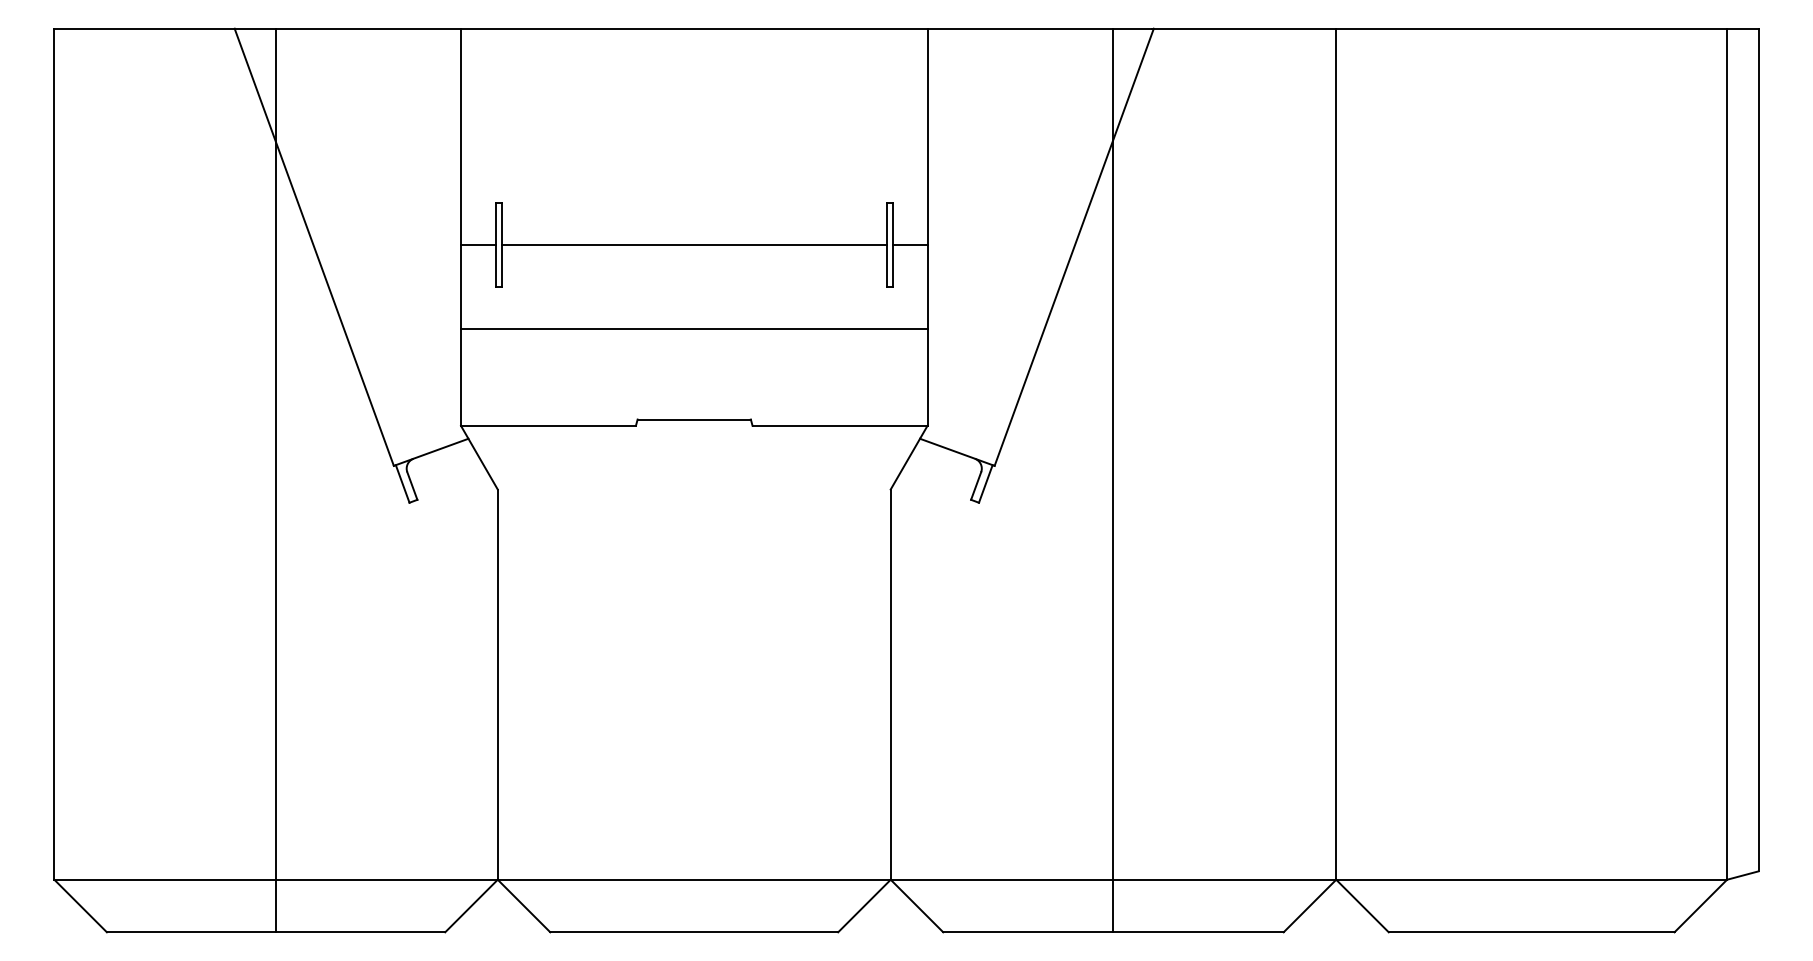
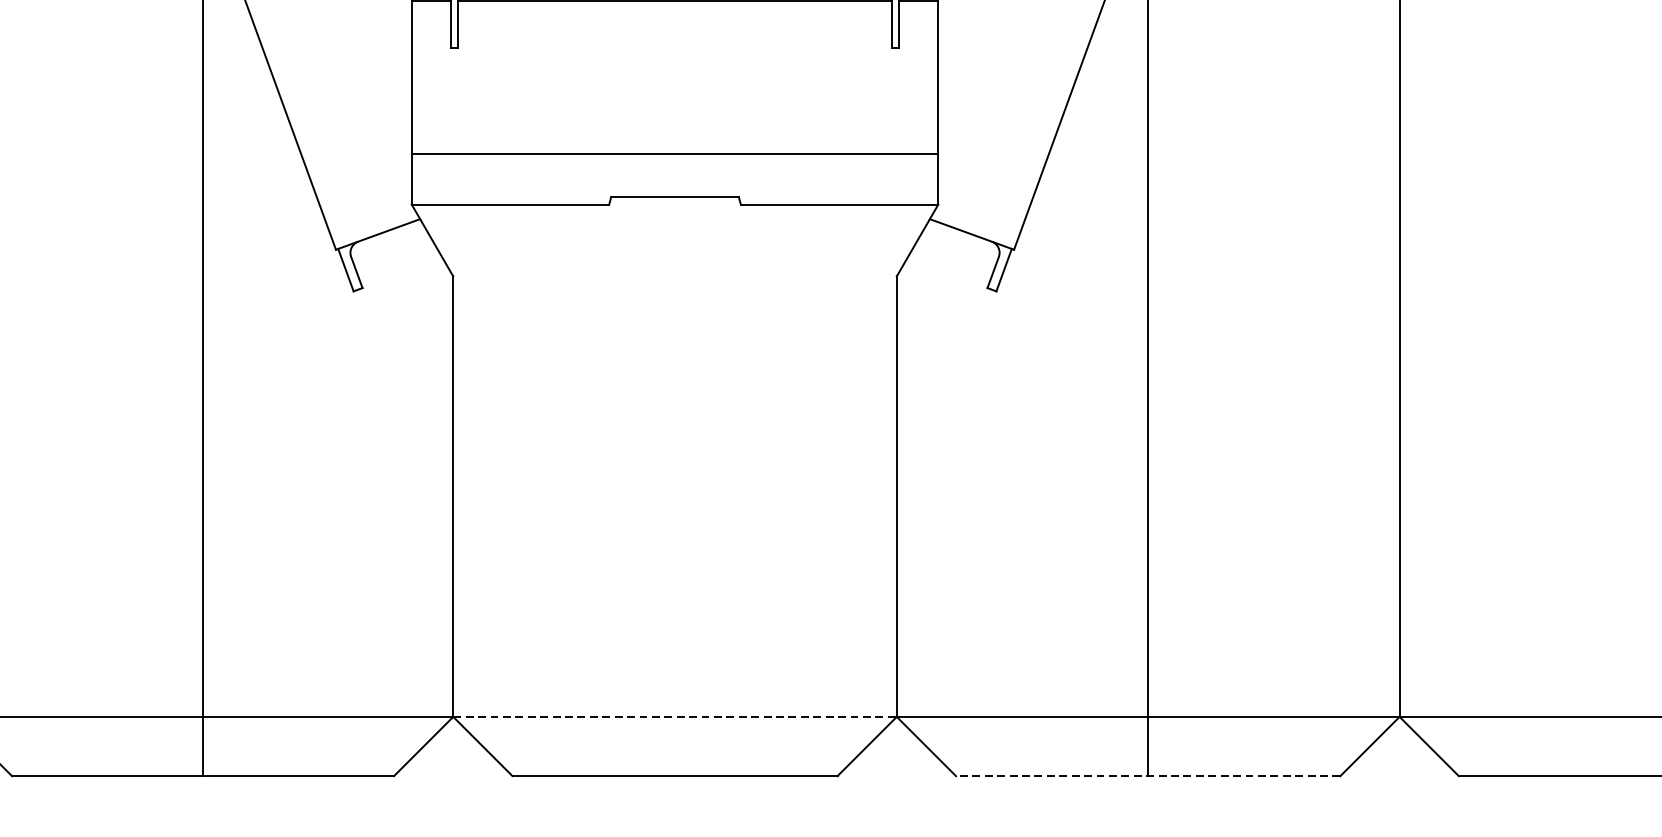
line: (694, 329) -> (675, 154), moved
line: (694, 879) -> (675, 716), solid -> dashed
line: (1112, 932) -> (1147, 776), solid -> dashed

